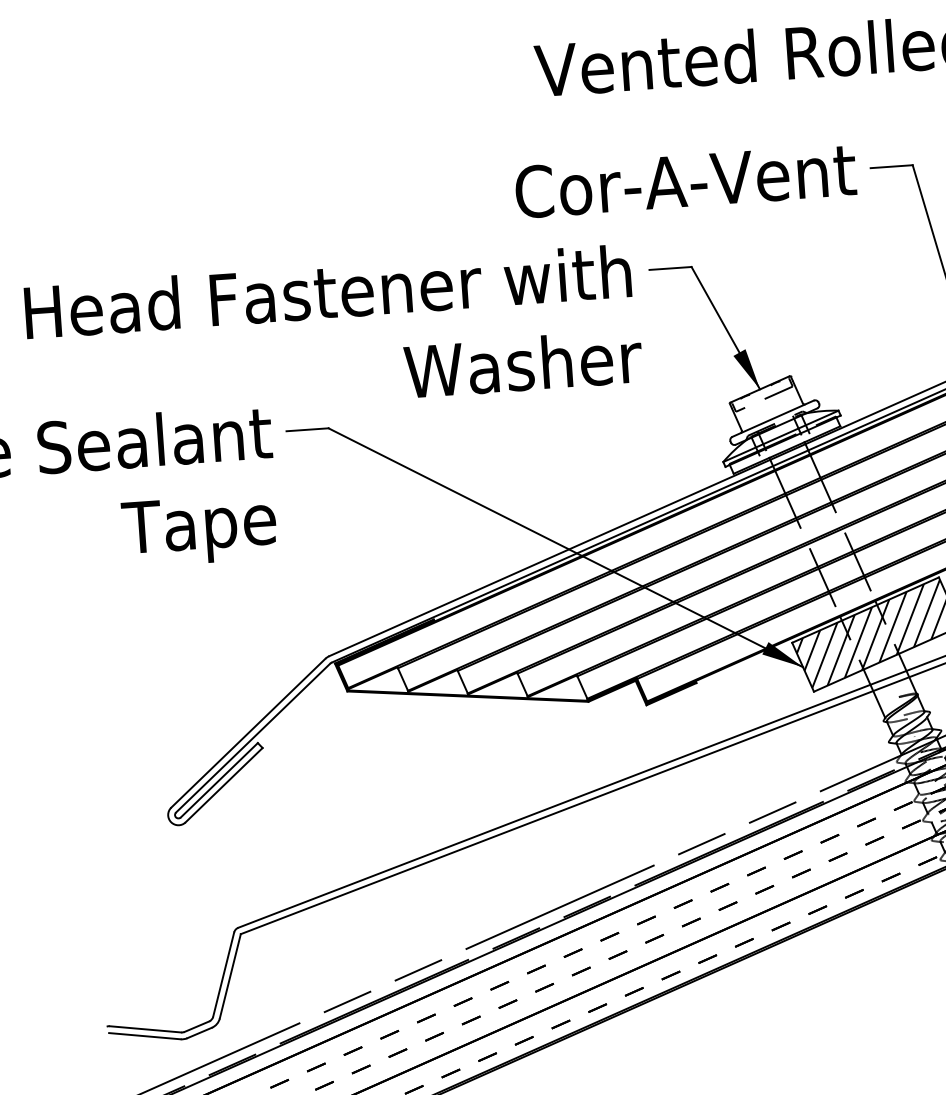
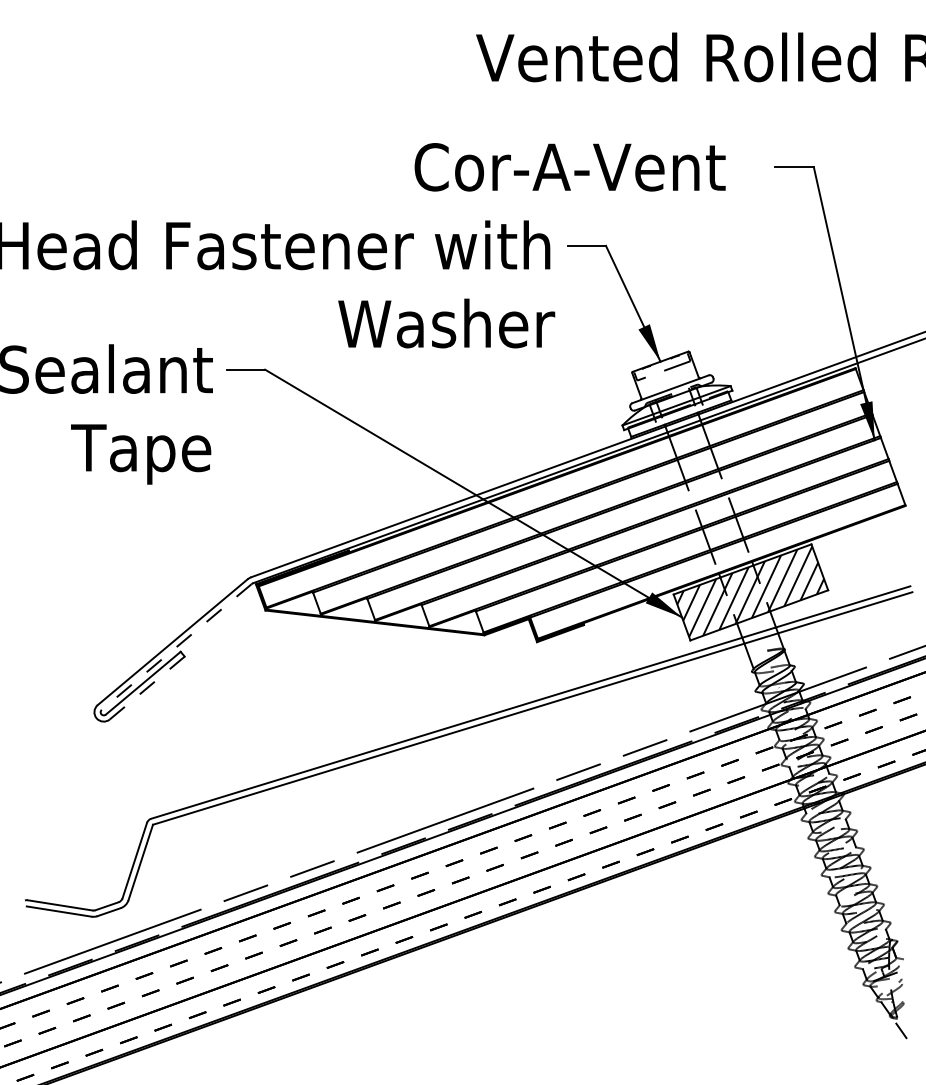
text: (685, 181) -> (569, 167), moved
line: (252, 738) -> (176, 647), solid -> dashed
line: (224, 785) -> (147, 688), solid -> dashed

